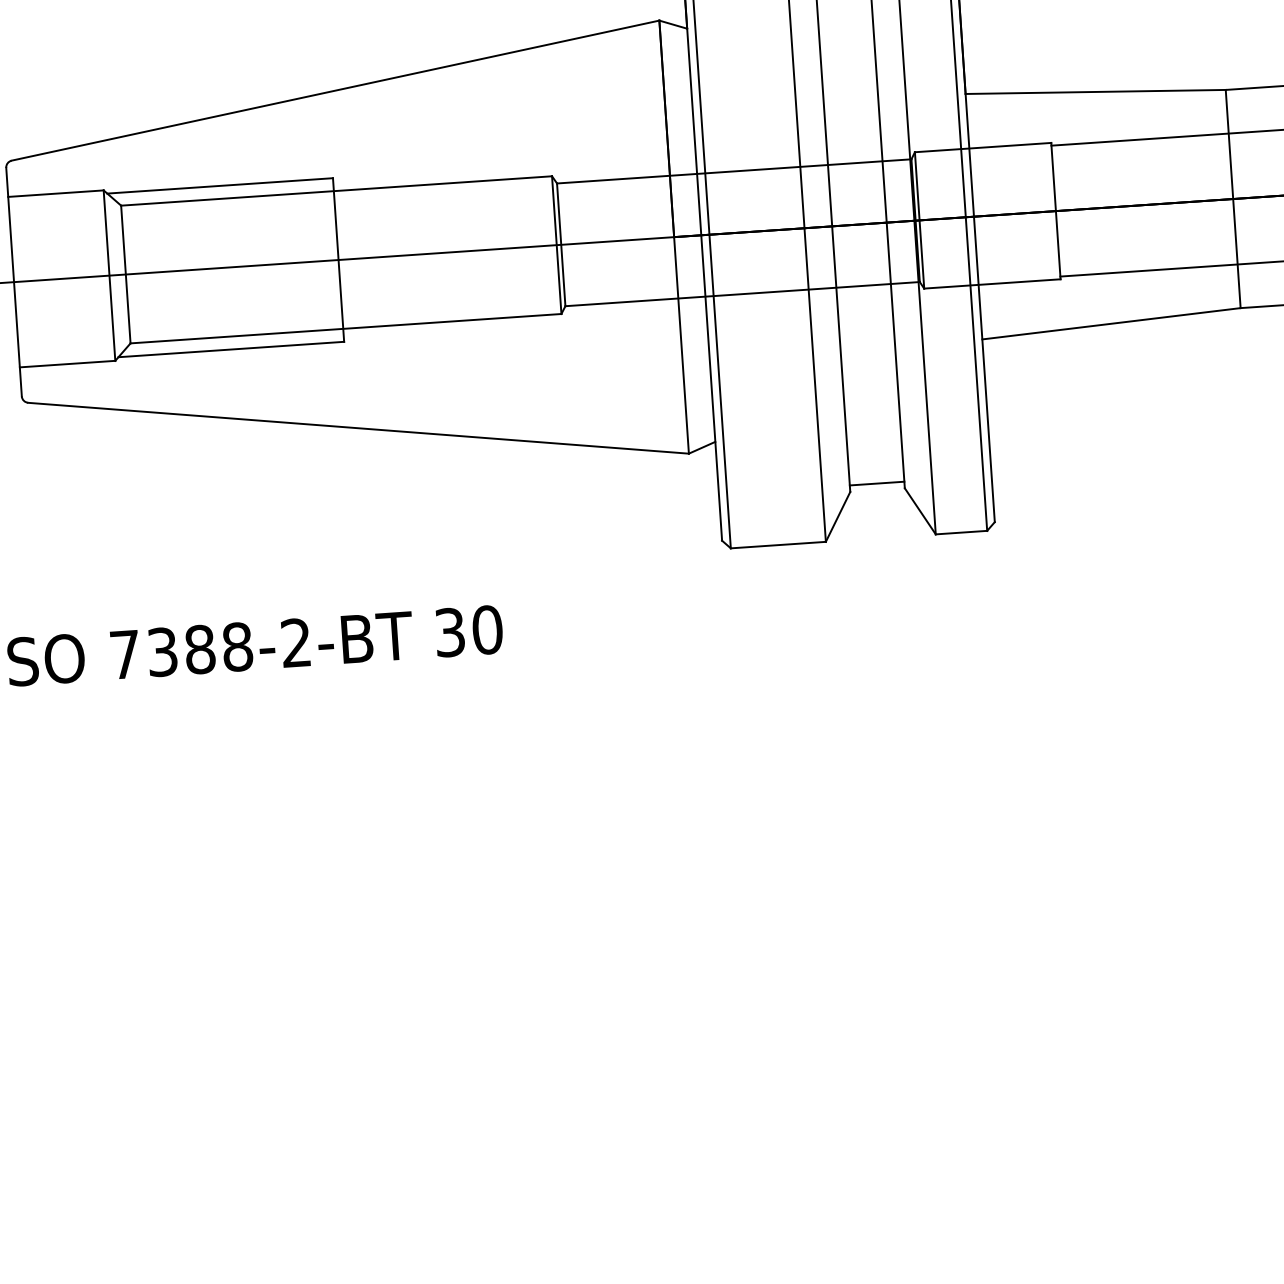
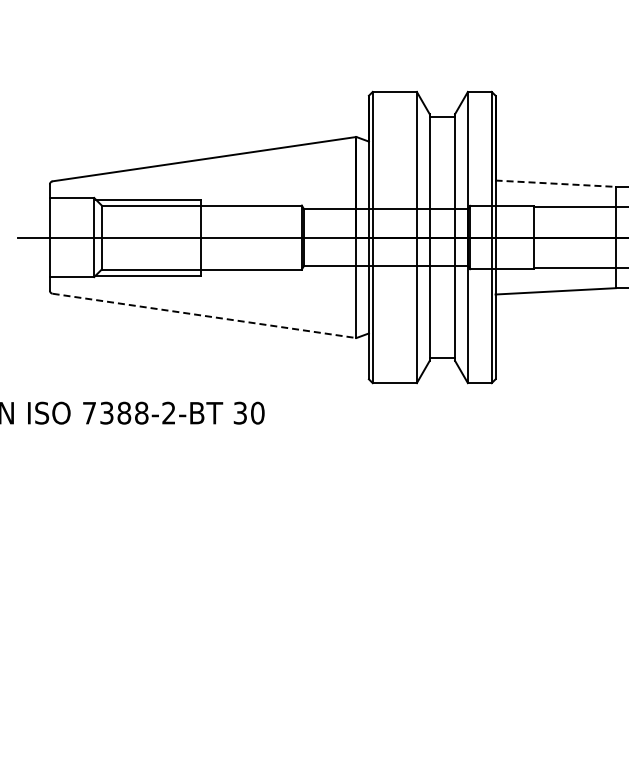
line: (1097, 91) -> (556, 183), solid -> dashed
line: (358, 427) -> (204, 315), solid -> dashed

